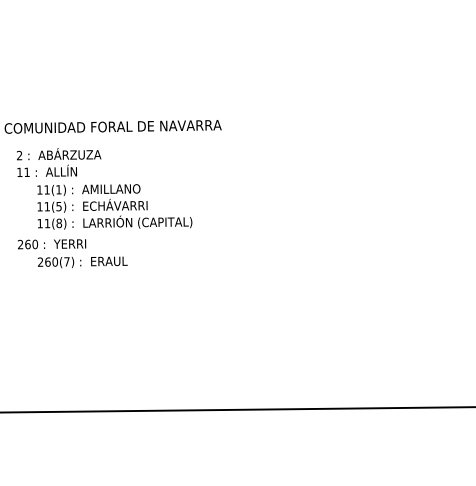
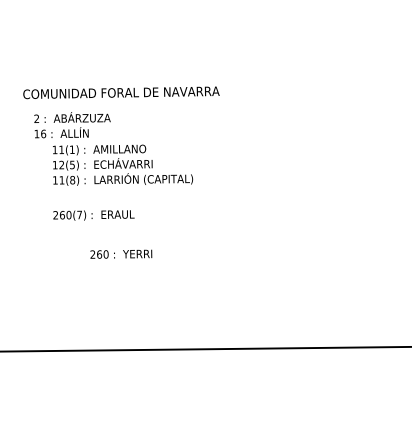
text: (26, 172) -> (43, 134), 11 -> 16
text: (46, 206) -> (61, 164), 11(5) -> 12(5)
text: (52, 244) -> (121, 254), moved

